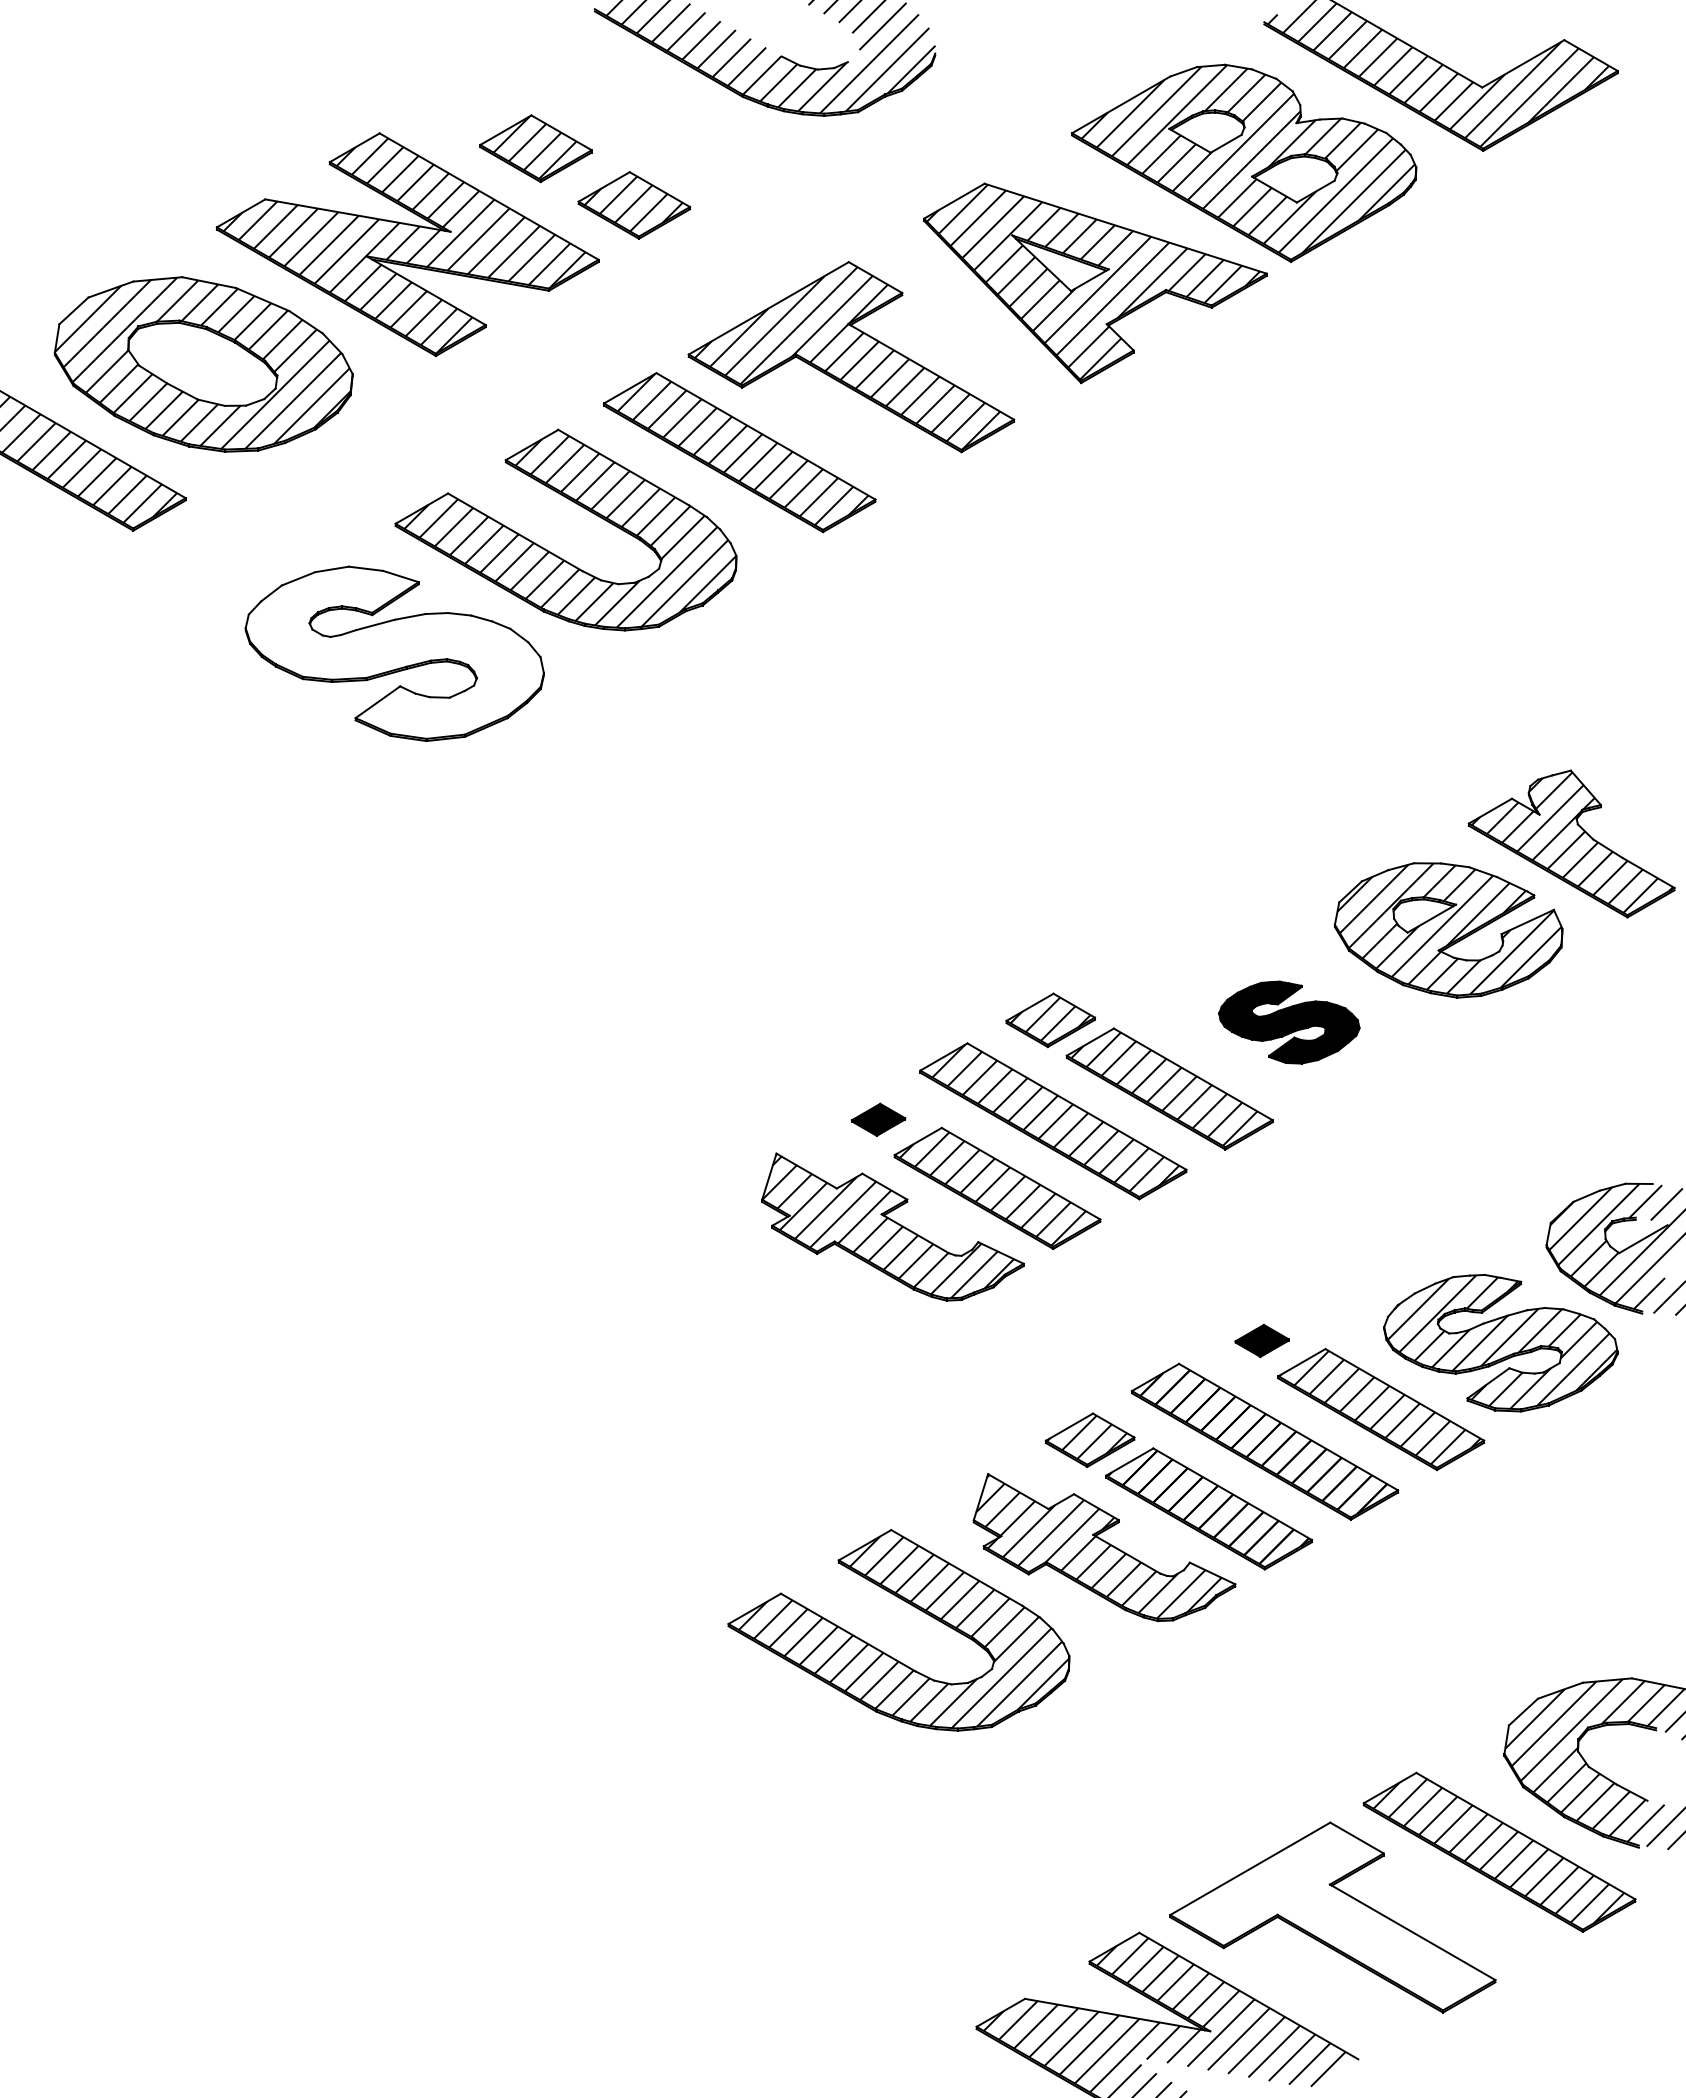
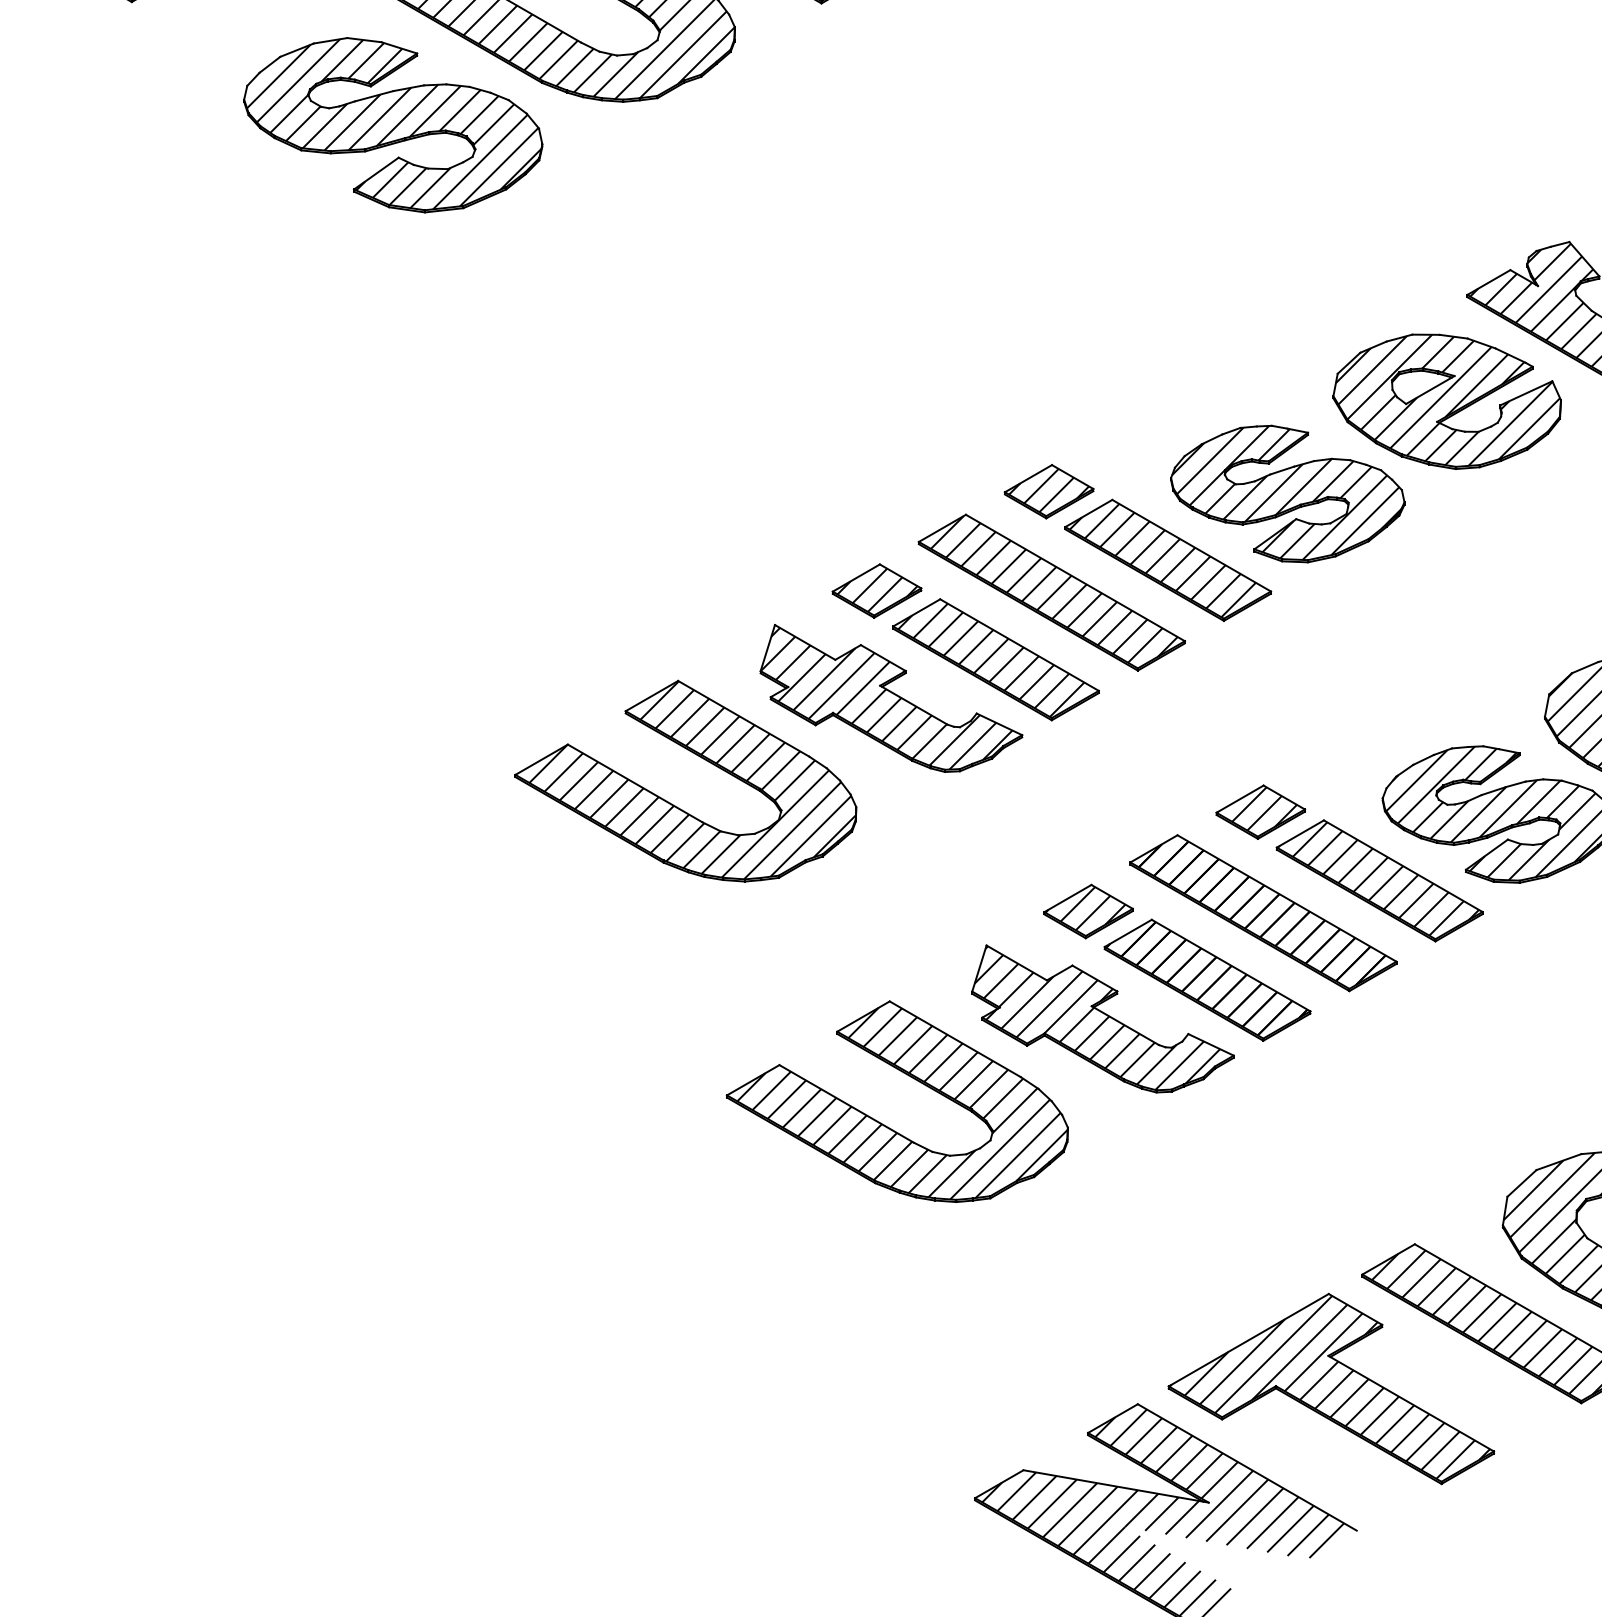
hatch: (395, 652) -> (393, 123), added
part: (1289, 1022) -> (1287, 493), size x1.67
part: (878, 1119) -> (876, 590), size x1.67
part: (674, 1332) -> (672, 803), added
part: (1261, 1340) -> (1259, 811), size x1.67
hatch: (1331, 1915) -> (1329, 1386), added

